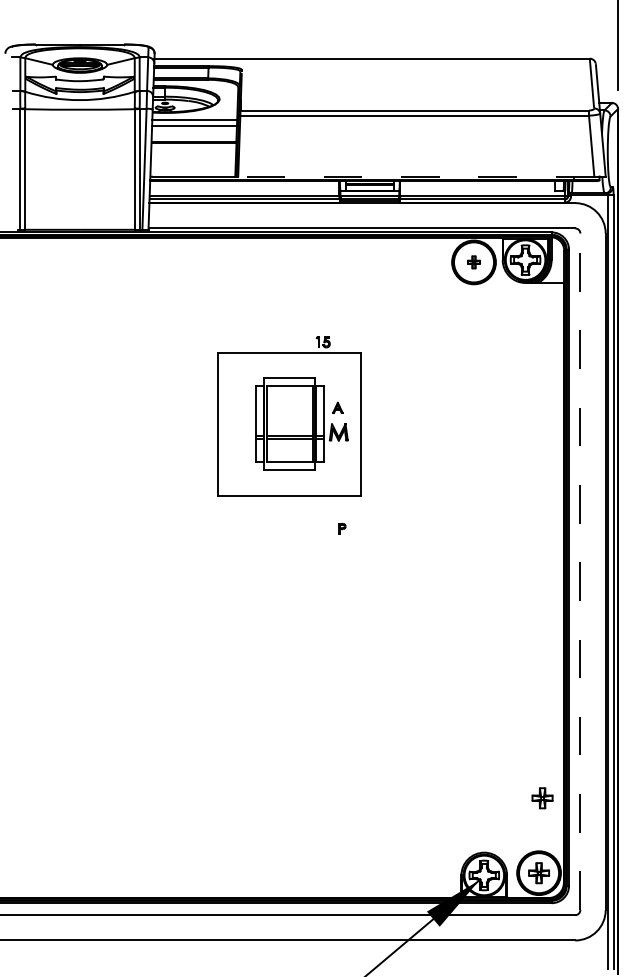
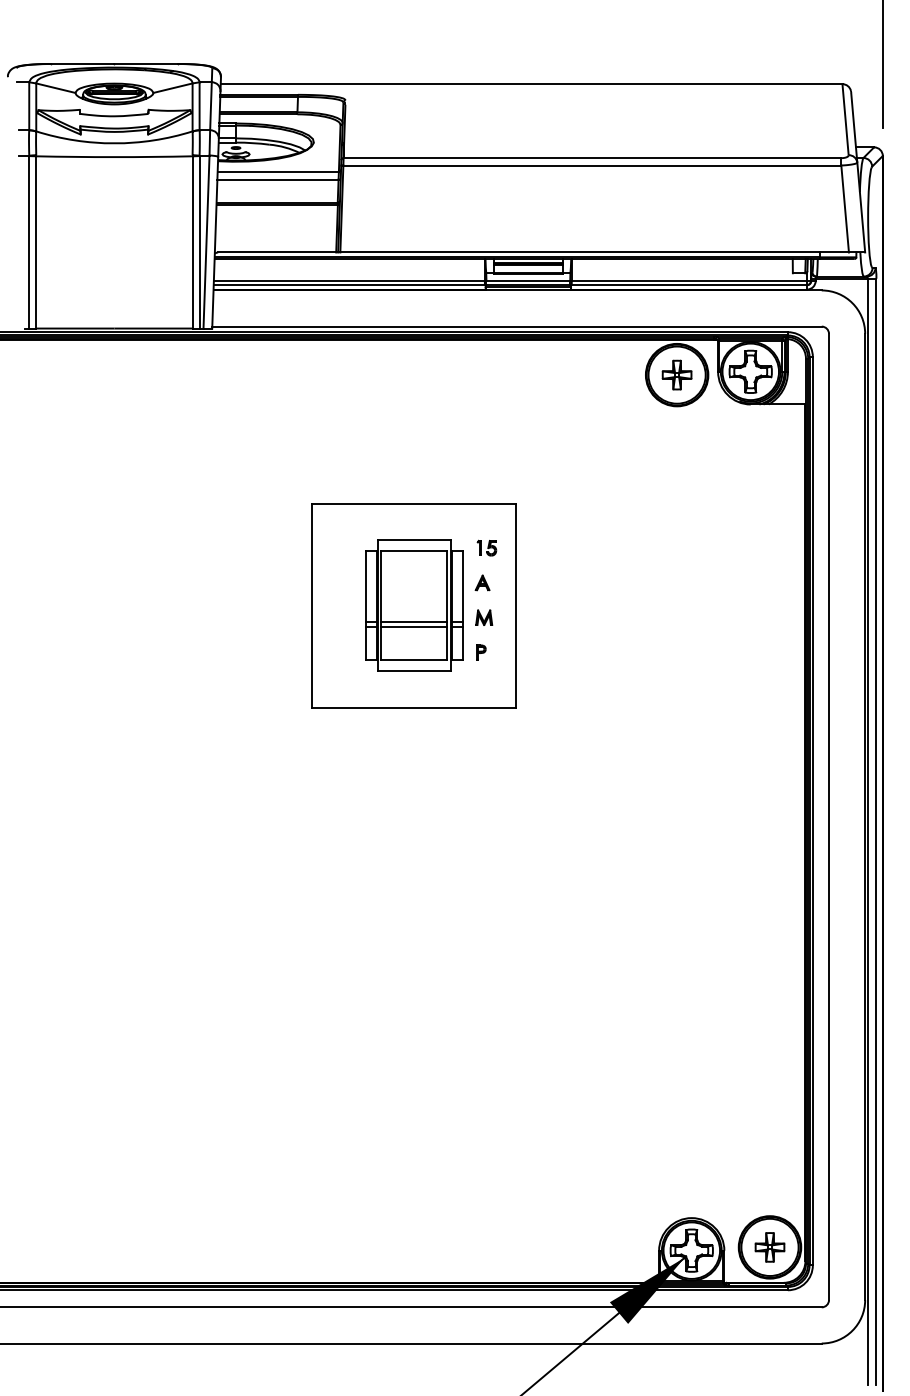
line: (416, 176) -> (594, 252), dashed -> solid
part: (473, 261) -> (676, 374), size x1.67
part: (323, 341) -> (486, 547), moved
part: (339, 432) -> (484, 617), size x0.62
part: (342, 528) -> (481, 652), moved
line: (580, 571) -> (829, 816), dashed -> solid
part: (542, 798) -> (774, 1140), removed

